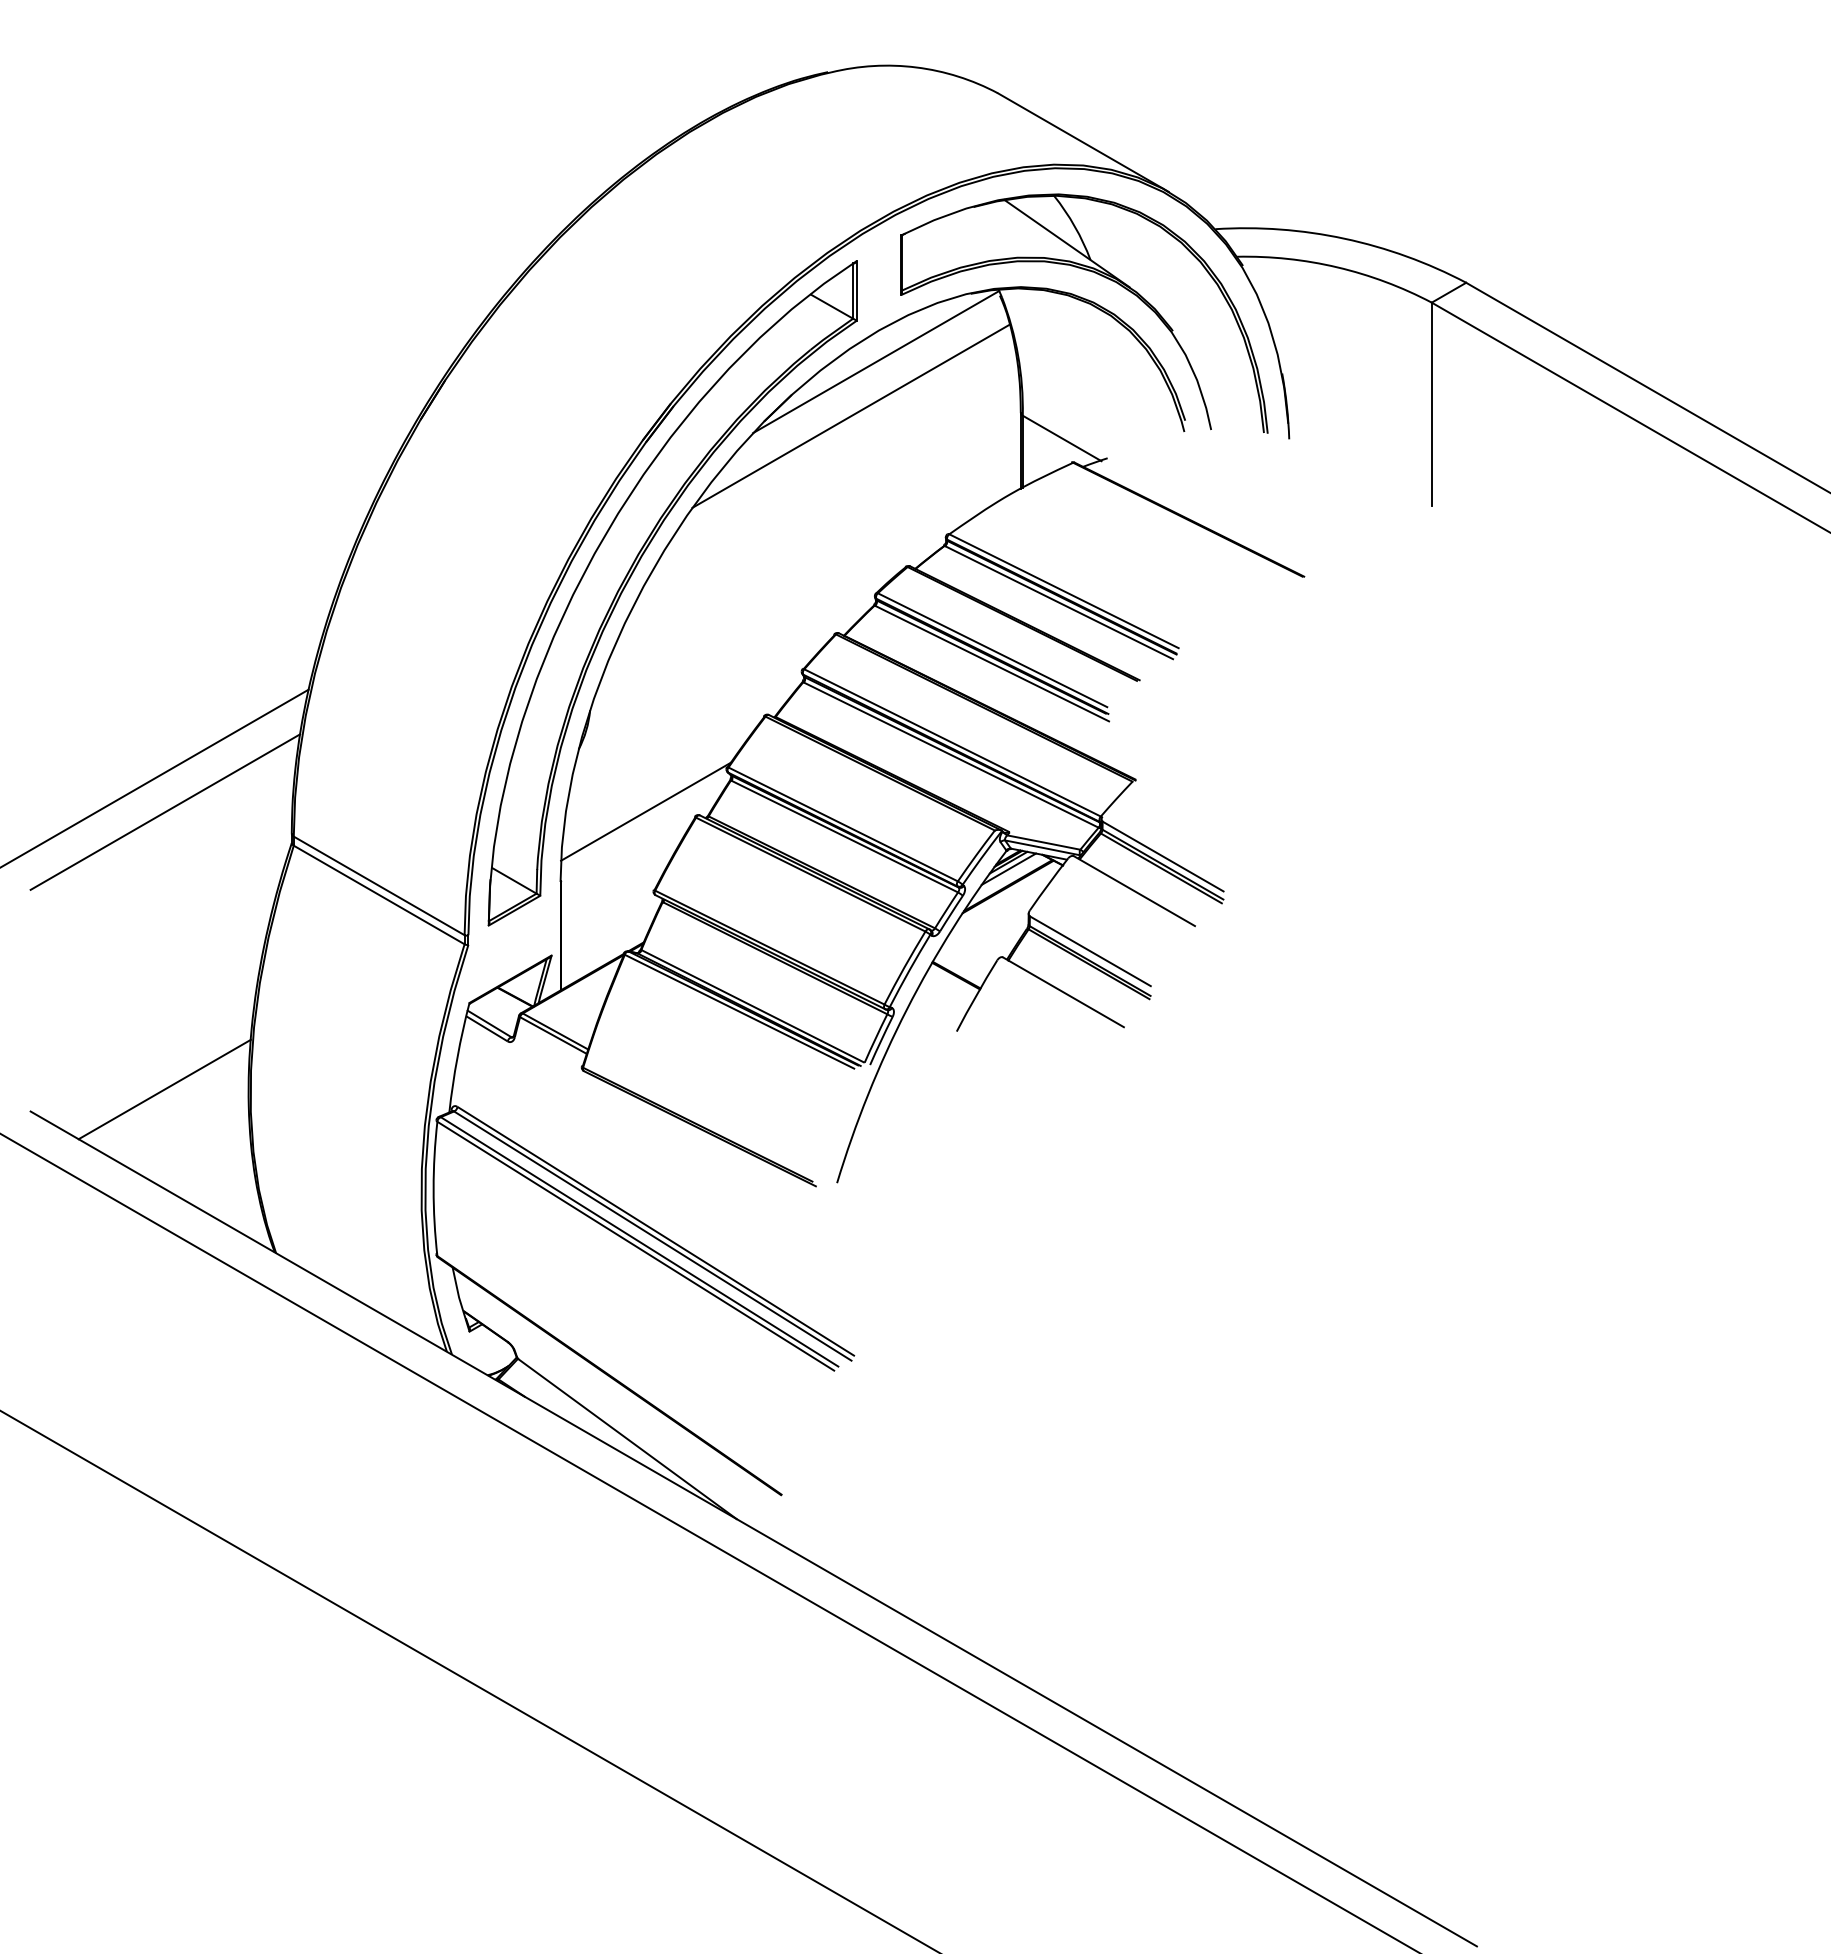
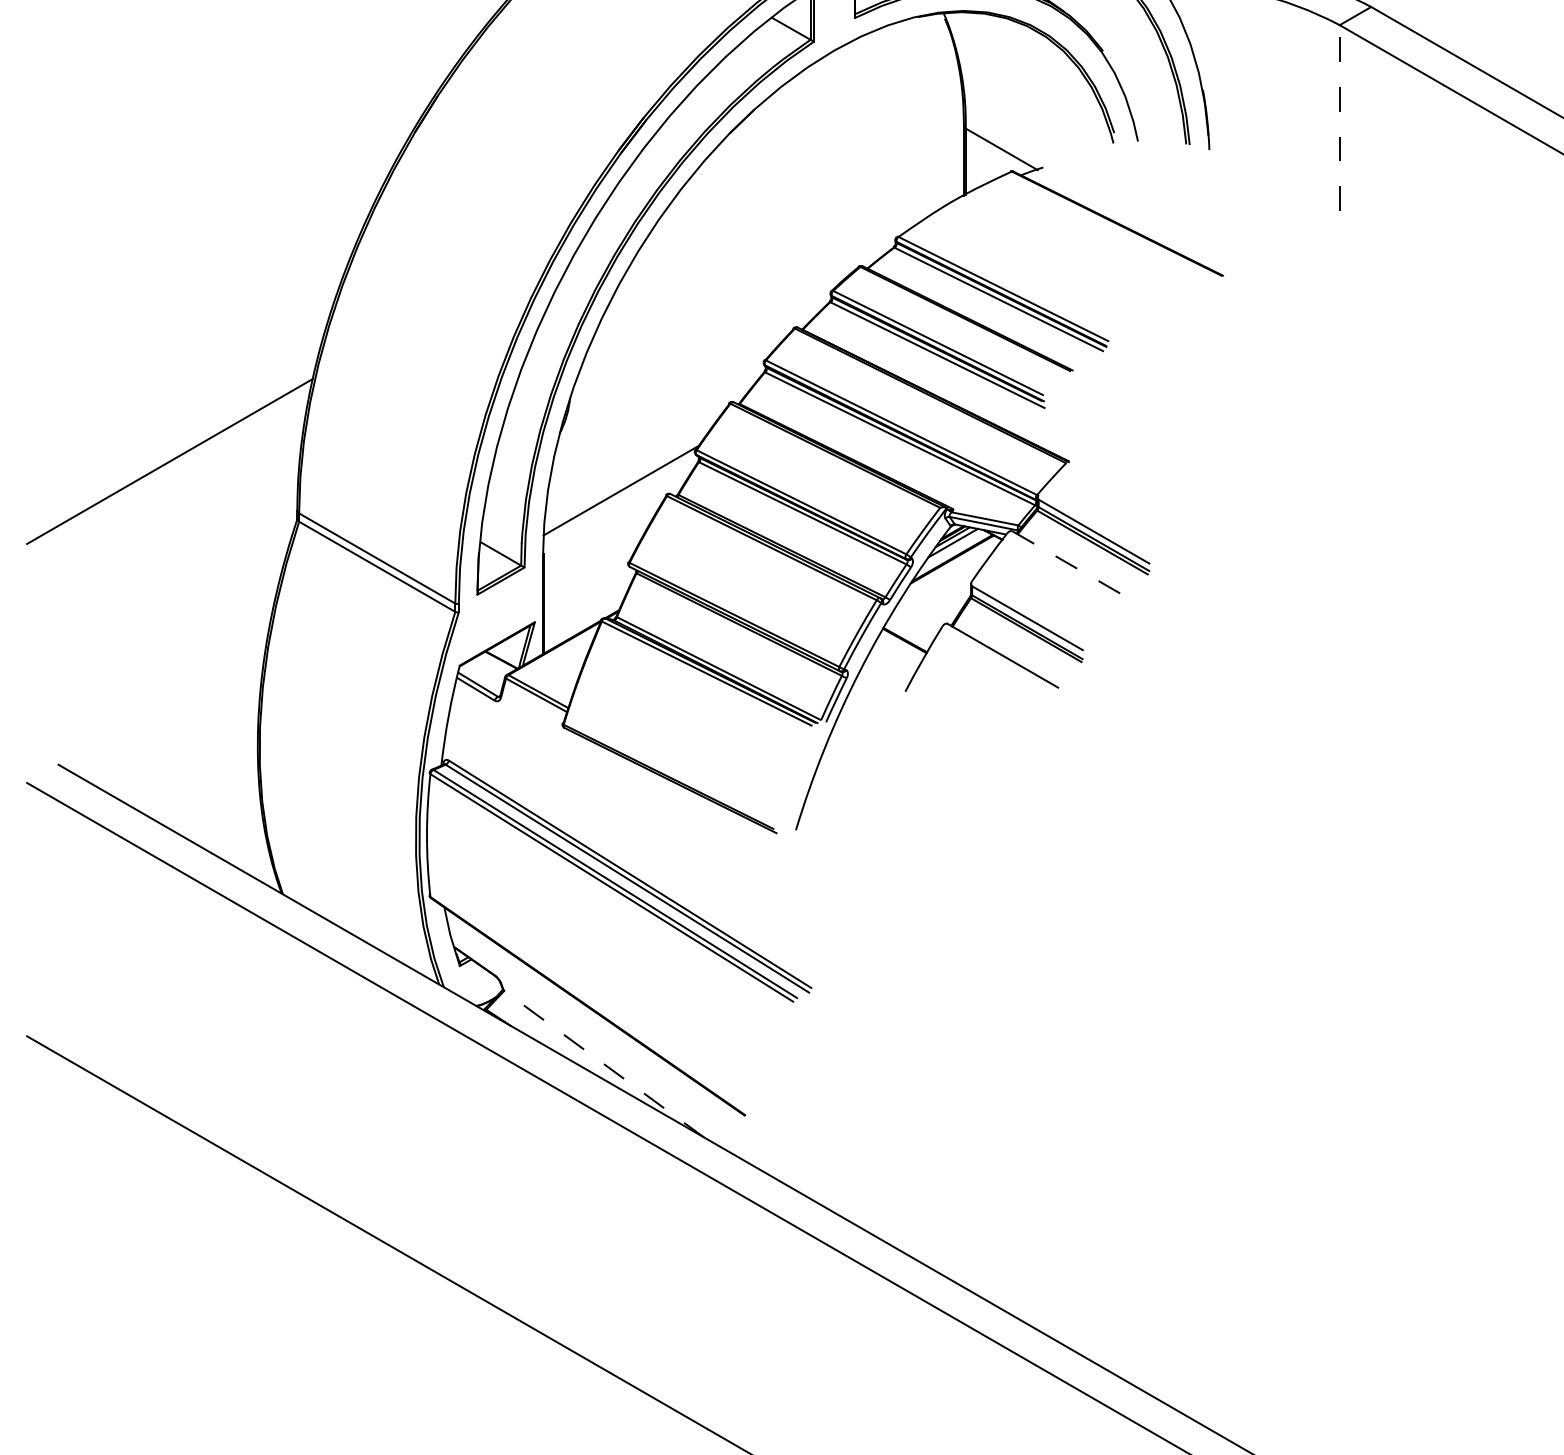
line: (876, 362) -> (831, 79), removed
line: (1431, 404) -> (1339, 118), solid -> dashed
line: (850, 415) -> (808, 128), removed
line: (165, 811) -> (181, 490), removed
line: (1134, 891) -> (1067, 563), solid -> dashed
line: (164, 1089) -> (180, 744), removed
line: (627, 1438) -> (604, 1063), solid -> dashed

